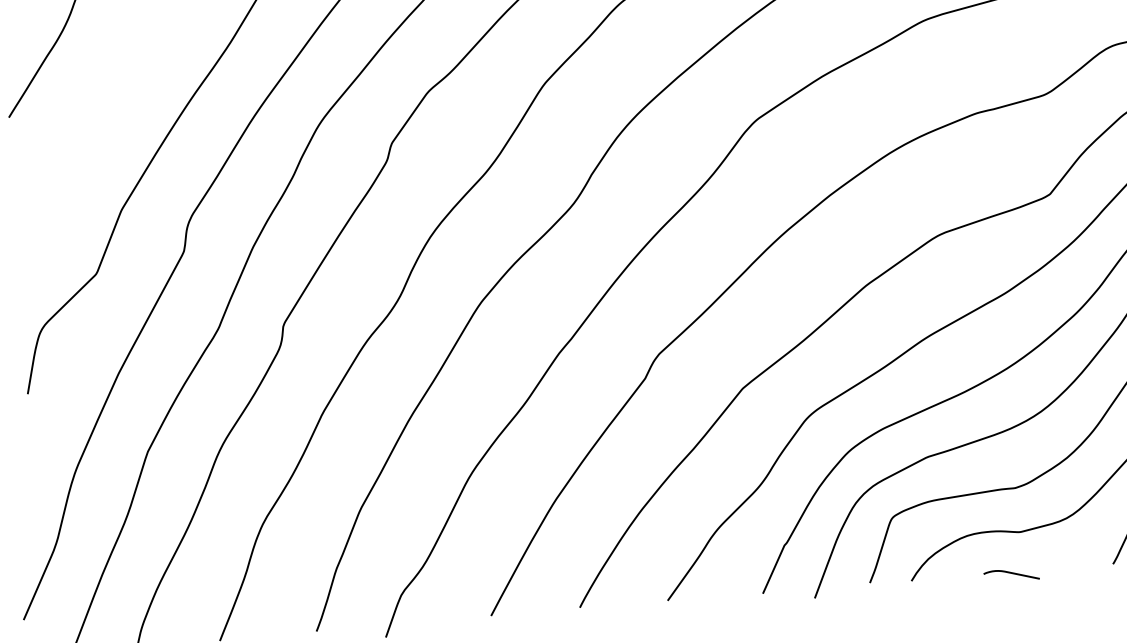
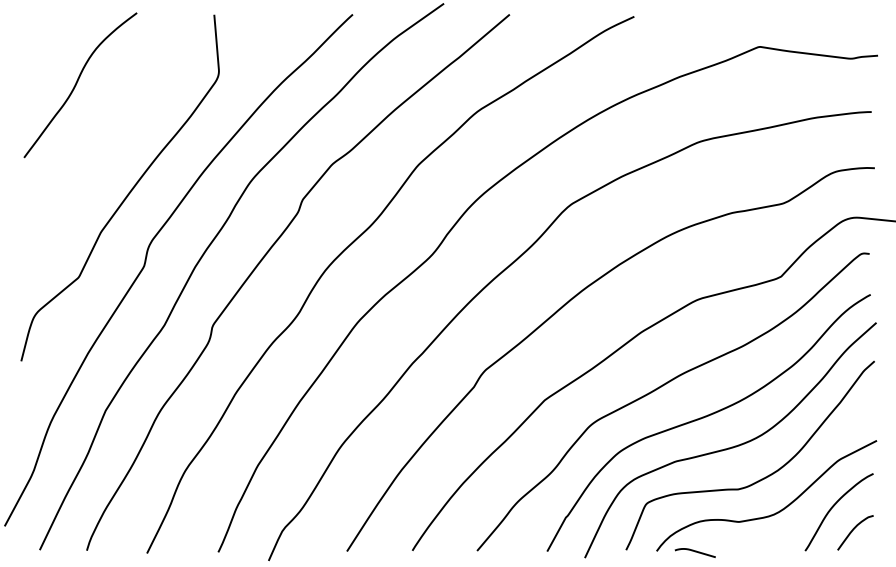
curve: (1010, 573) -> (694, 551), moved

